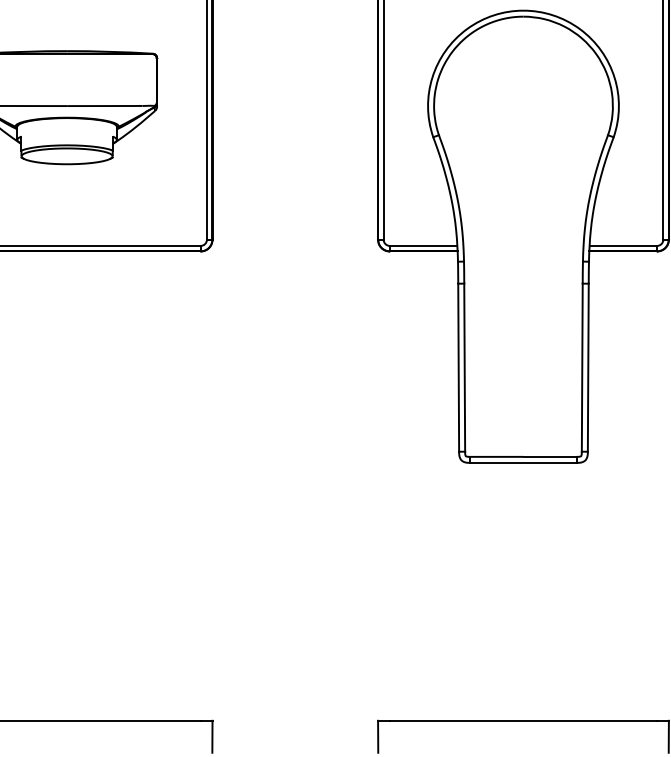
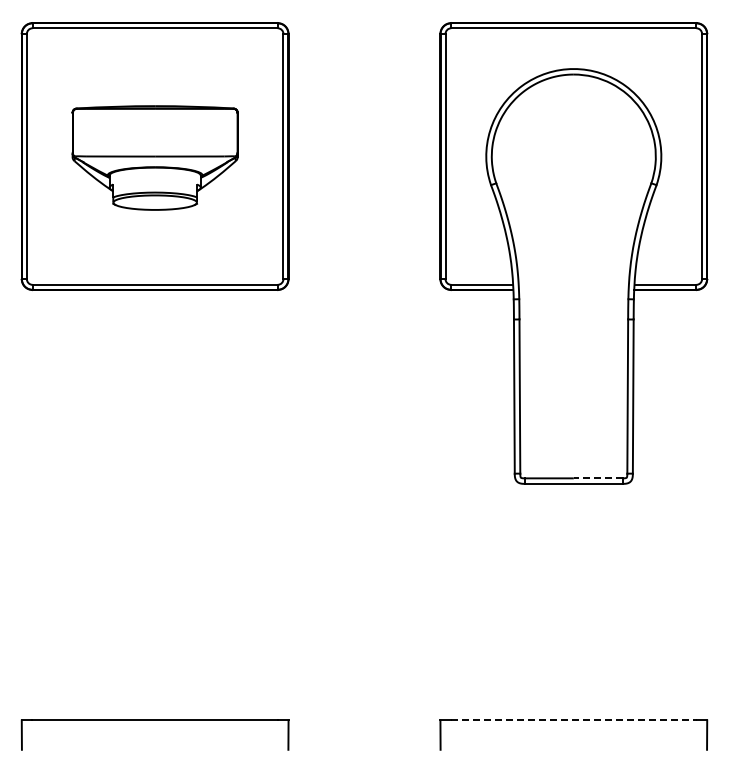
line: (549, 457) -> (597, 478), solid -> dashed
line: (523, 720) -> (573, 720), solid -> dashed

